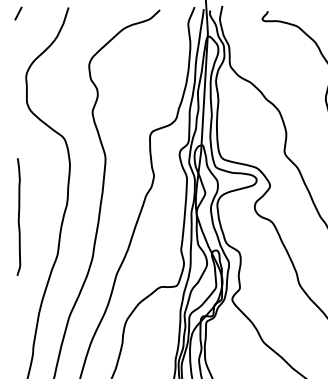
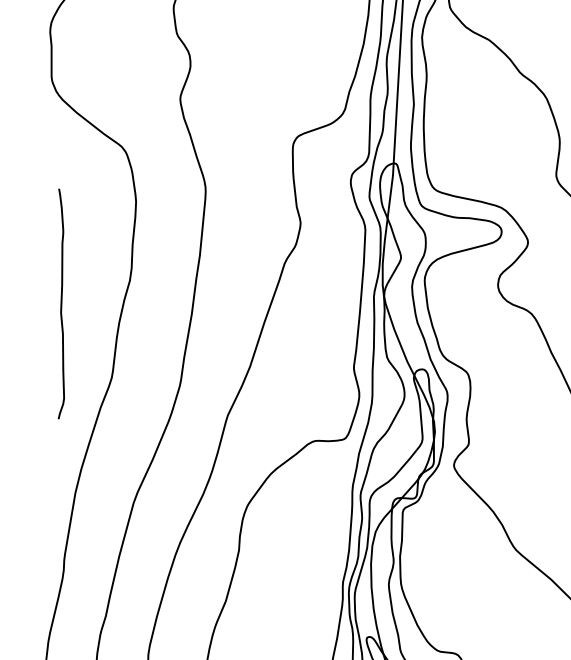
curve: (18, 216) -> (60, 302), moved

